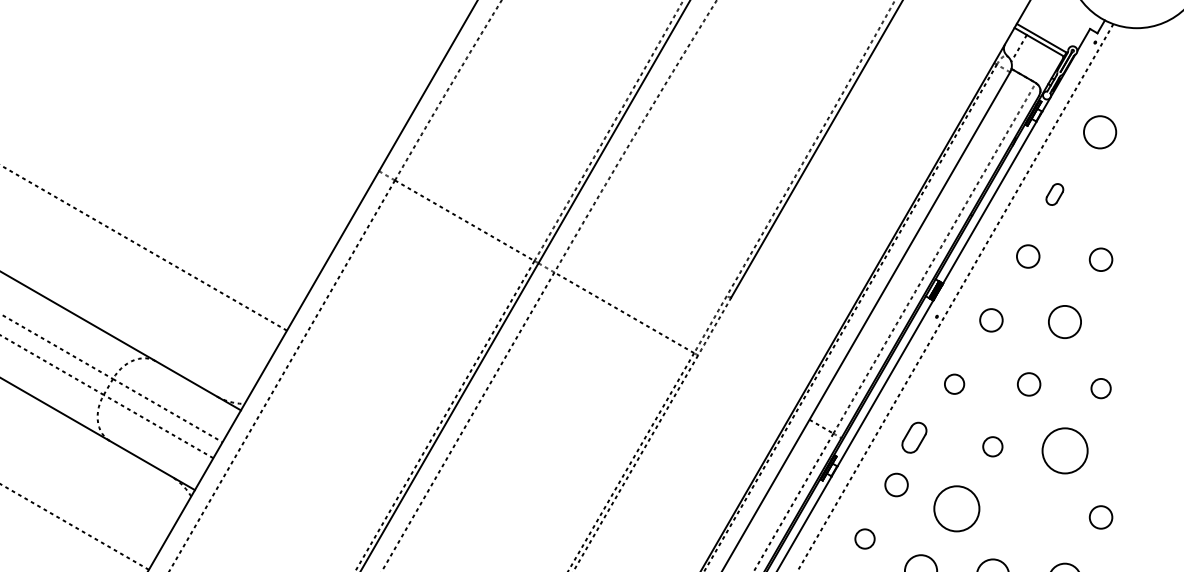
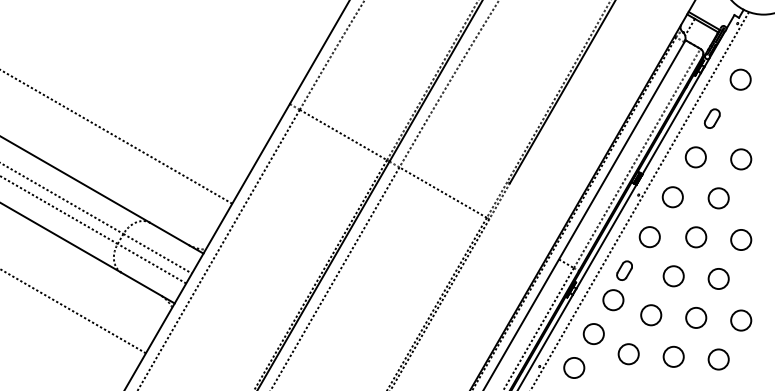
part: (1055, 194) -> (712, 118), size x1.43
circle: (1027, 256) -> (695, 157), size x1.43
circle: (1101, 259) -> (741, 159), size x1.43
circle: (991, 320) -> (672, 197), size x1.43
circle: (954, 384) -> (649, 237), size x1.67
circle: (1029, 384) -> (696, 237), size x1.43
circle: (1101, 387) -> (741, 239), size x1.67
circle: (992, 447) -> (673, 276), size x1.67
circle: (1064, 450) -> (718, 278), size x0.71
circle: (896, 485) -> (613, 300), size x1.43
circle: (957, 509) -> (651, 315), size x0.71
circle: (1029, 512) -> (696, 317), added
circle: (1101, 517) -> (741, 320), size x1.43
circle: (864, 538) -> (593, 333), size x1.67

